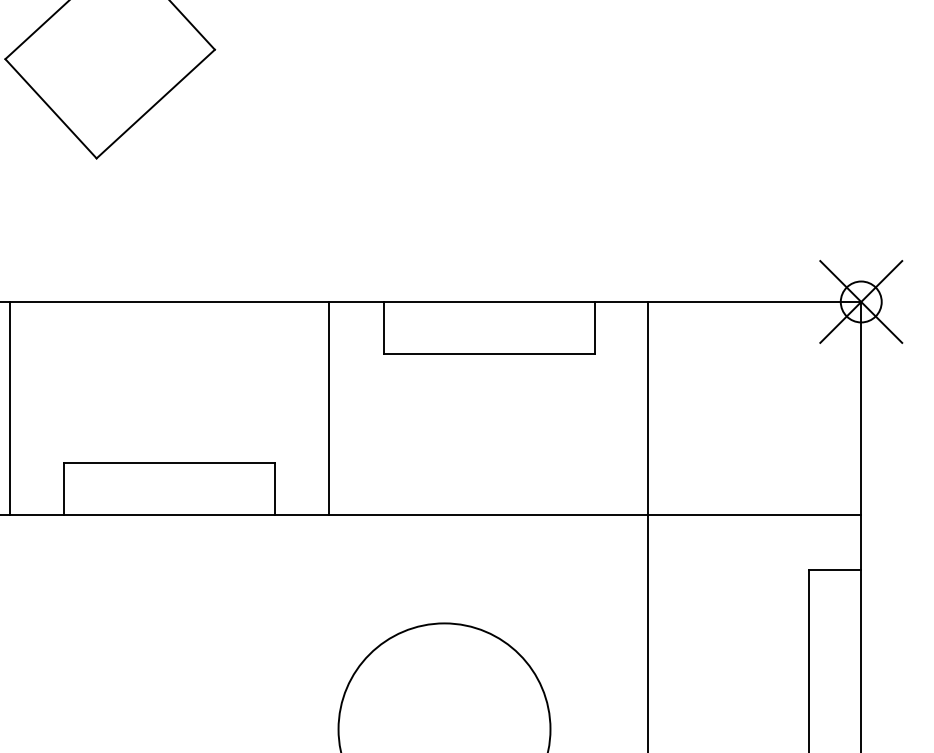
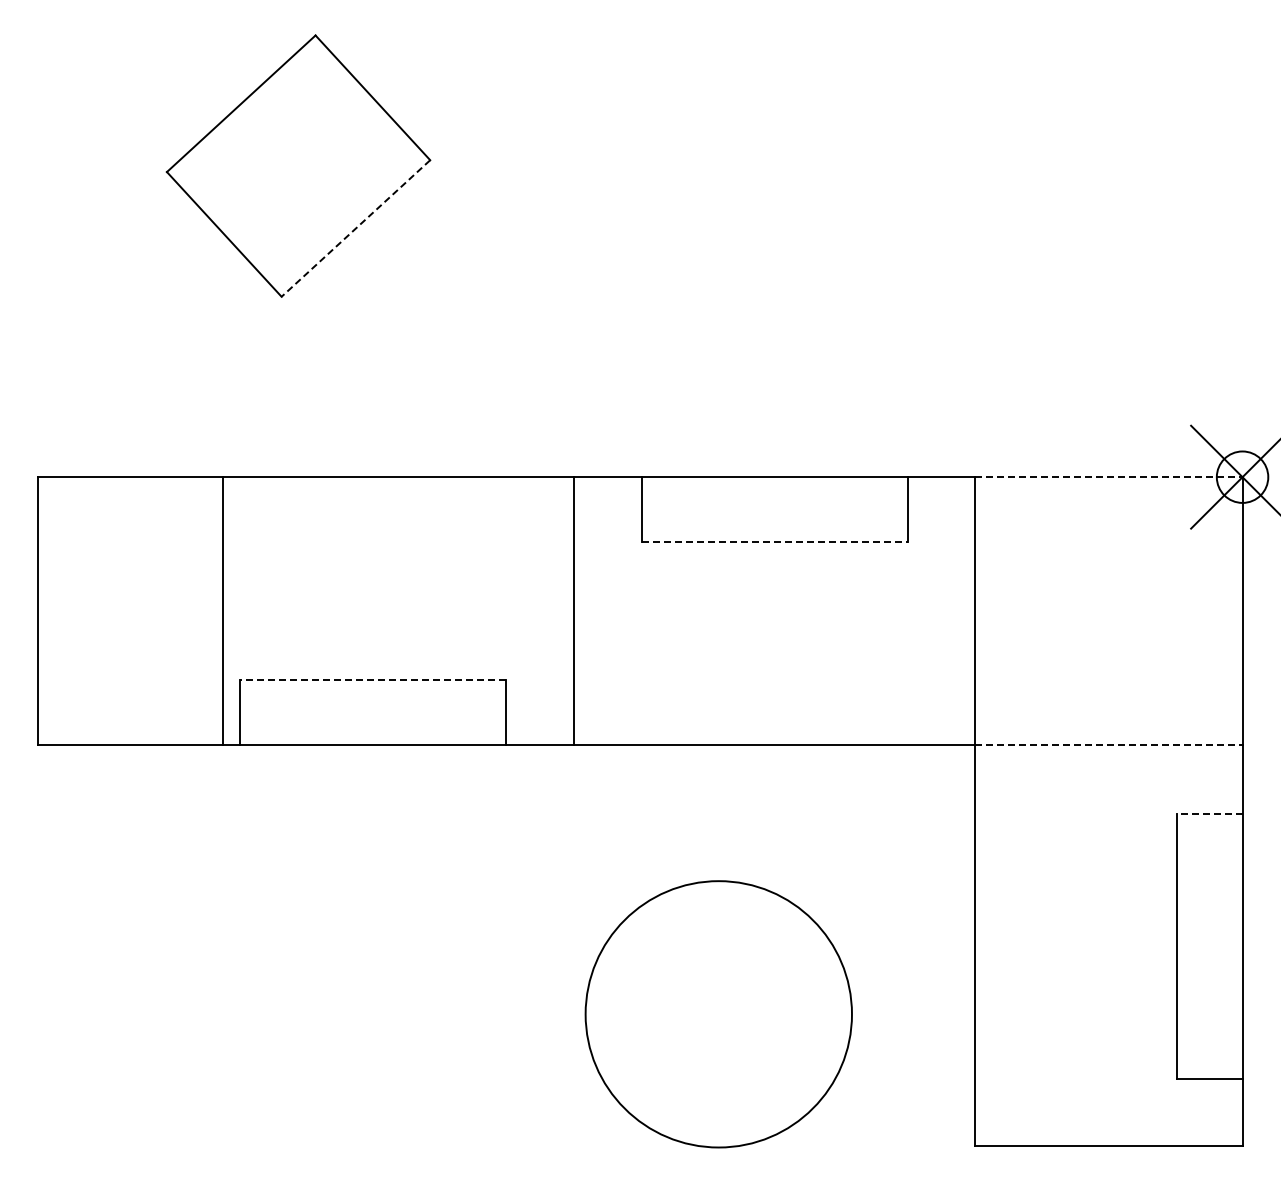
line: (155, 104) -> (355, 228), solid -> dashed
line: (754, 302) -> (1108, 477), solid -> dashed
line: (489, 353) -> (775, 542), solid -> dashed
line: (9, 408) -> (223, 610), moved
line: (168, 462) -> (372, 679), solid -> dashed
line: (754, 514) -> (1108, 744), solid -> dashed
line: (834, 569) -> (1209, 813), solid -> dashed

